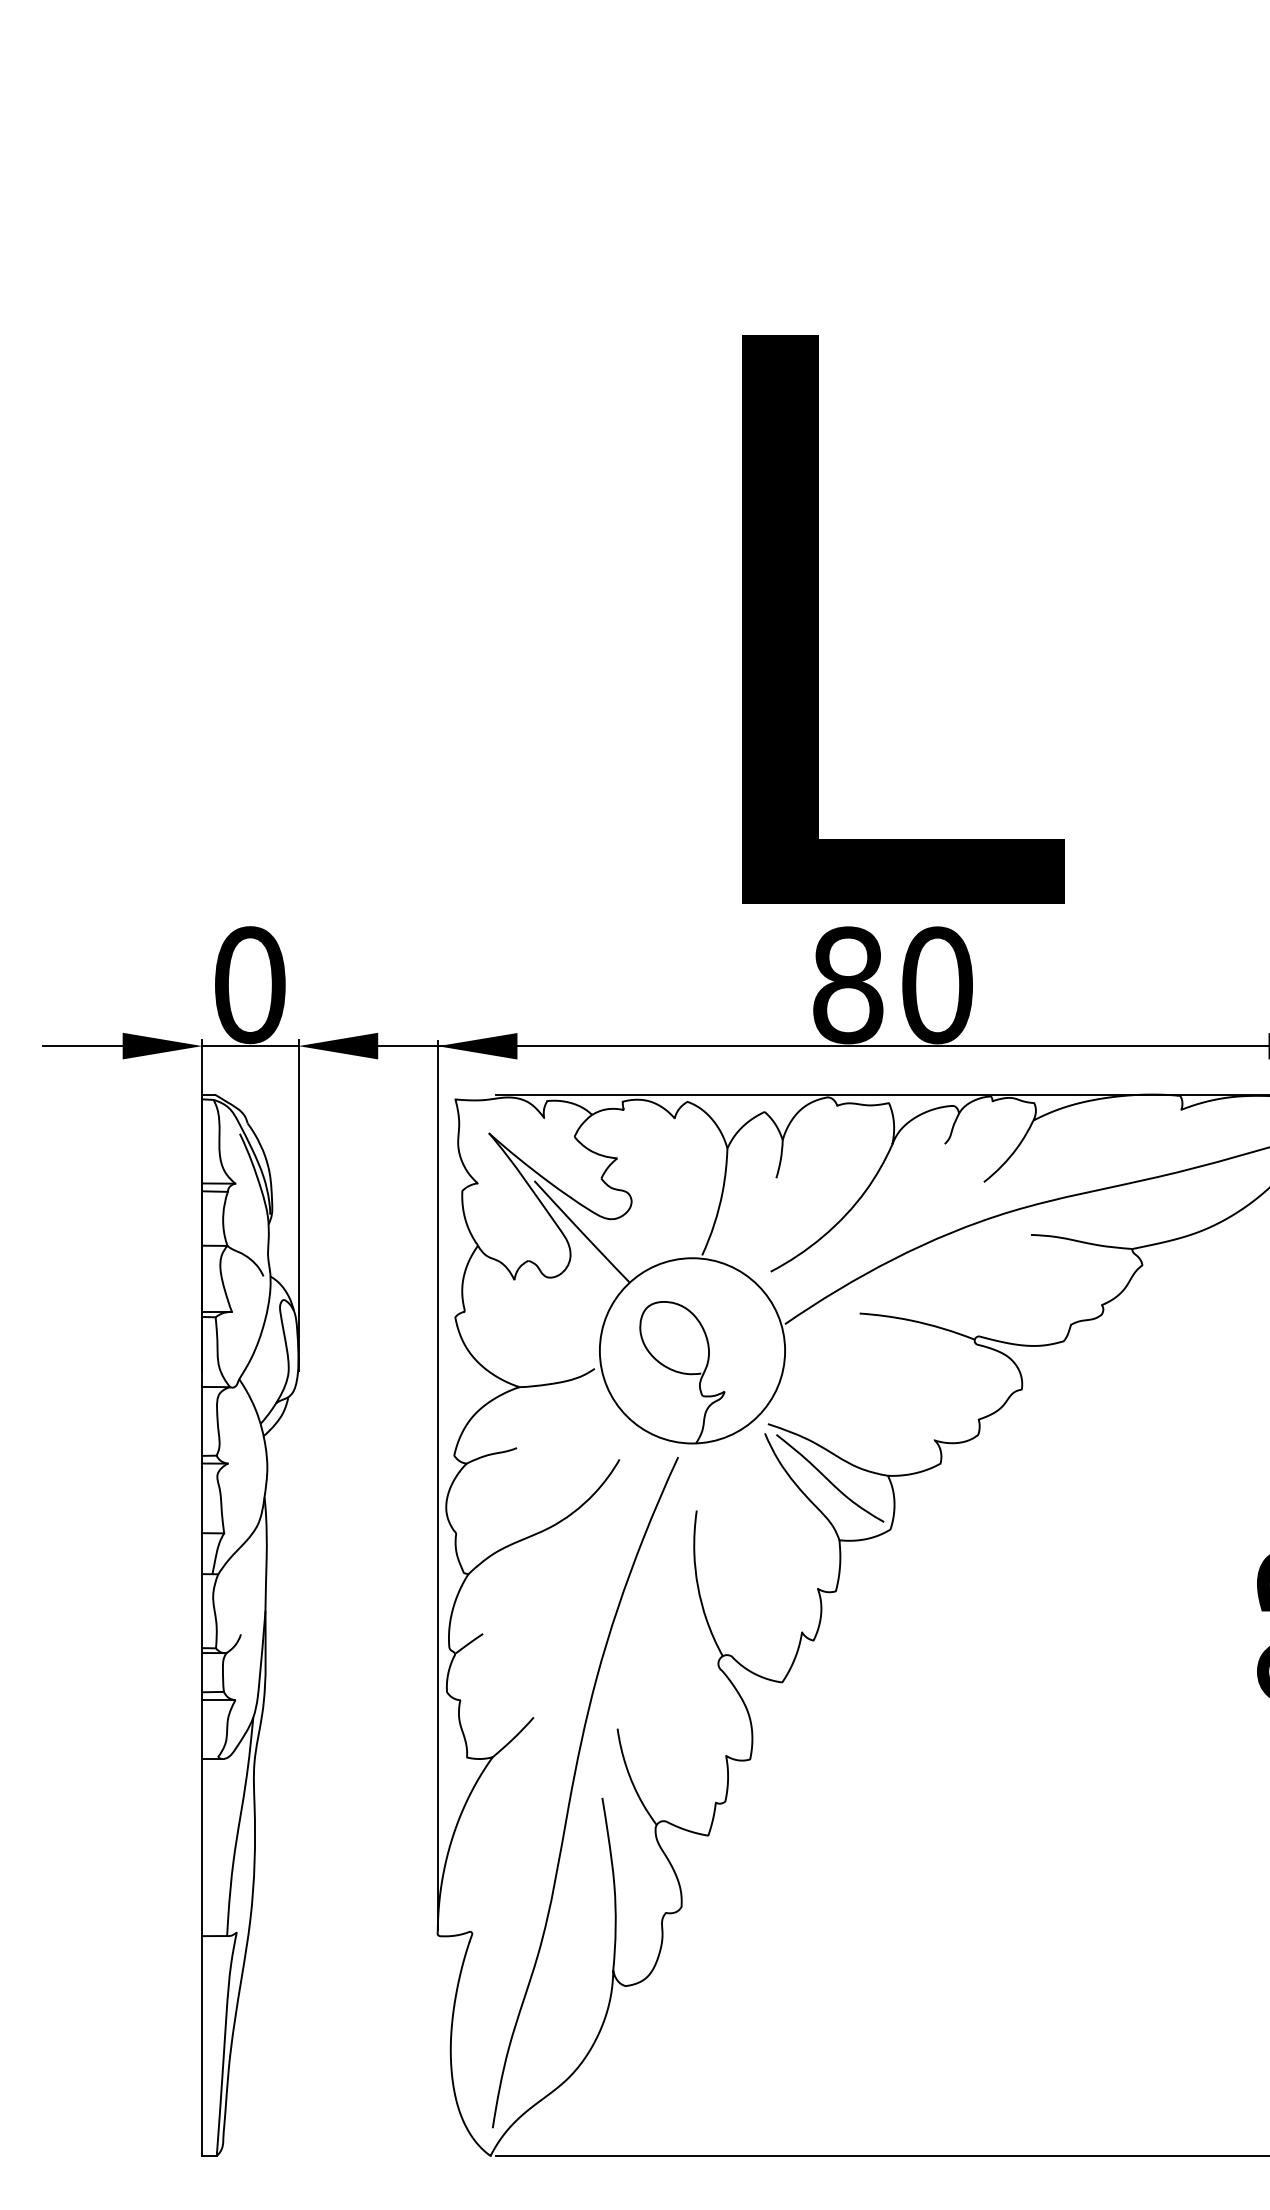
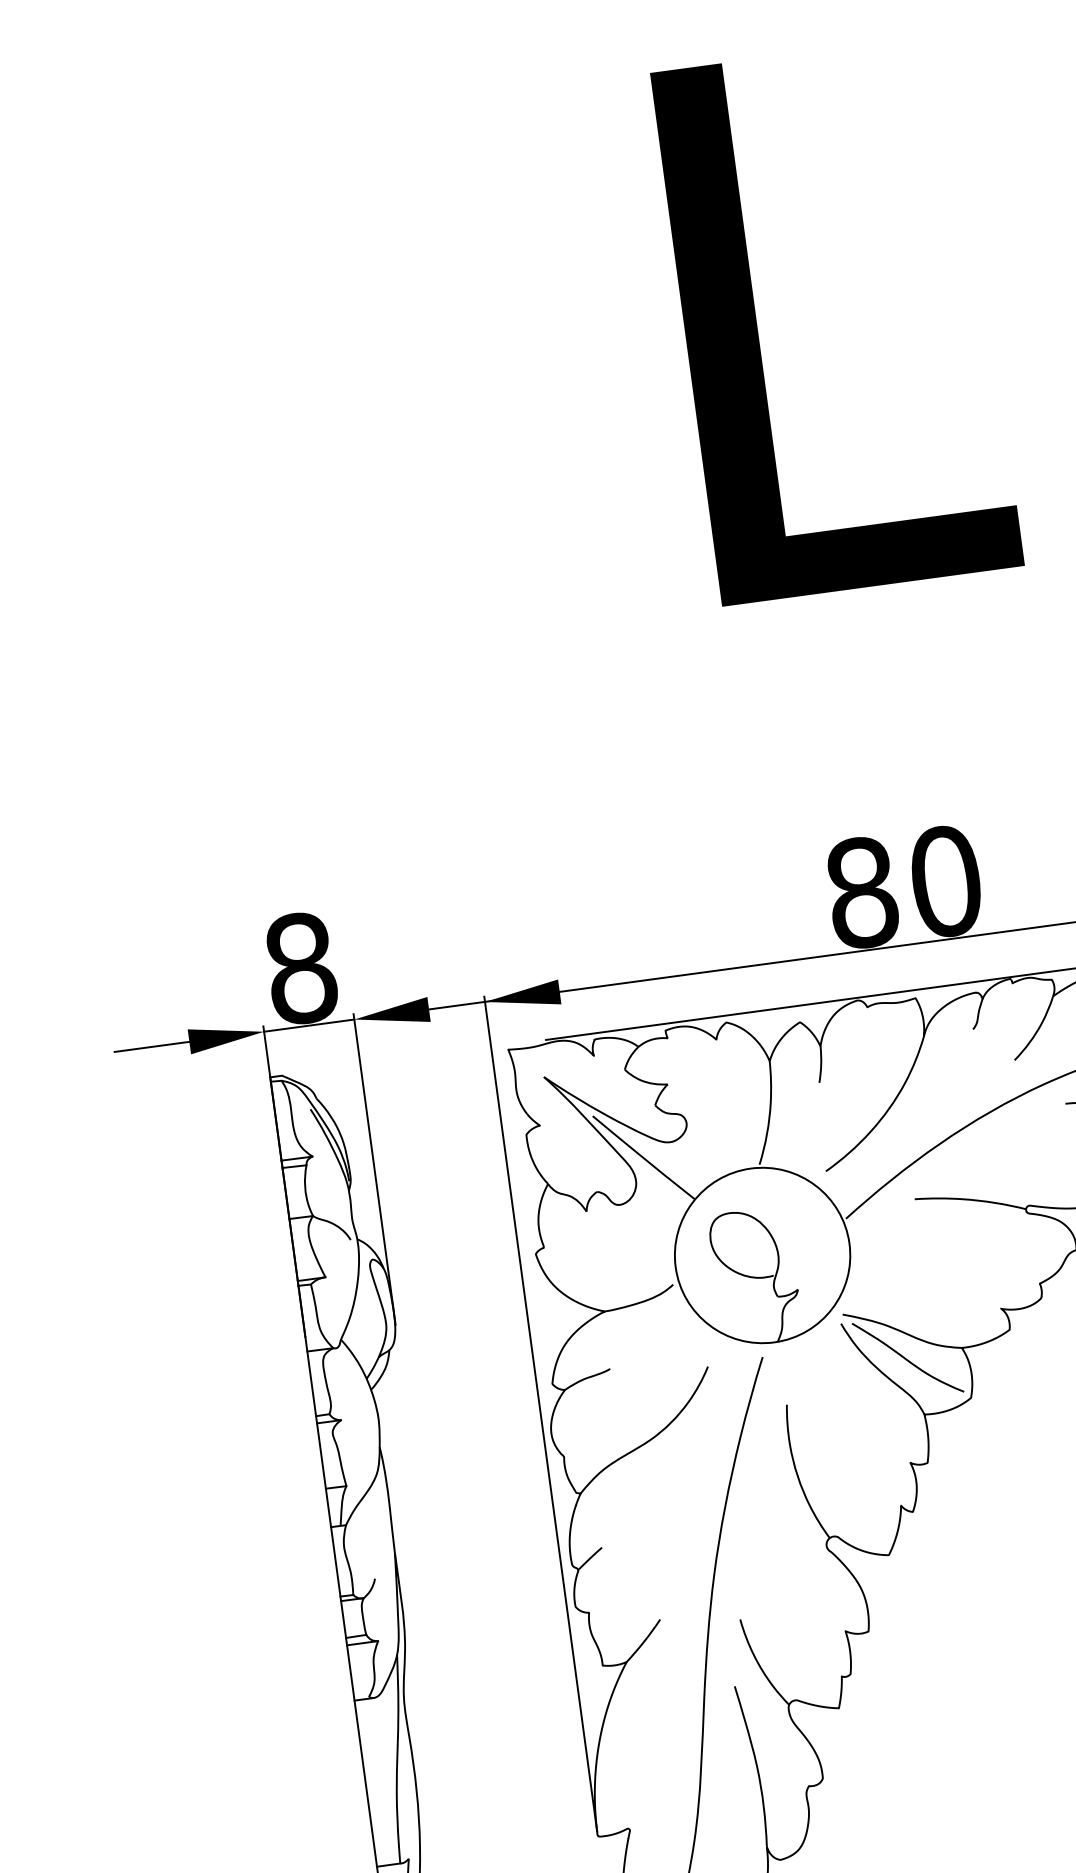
text: (903, 619) -> (837, 319), moved
text: (250, 984) -> (301, 967), 0 -> 8

